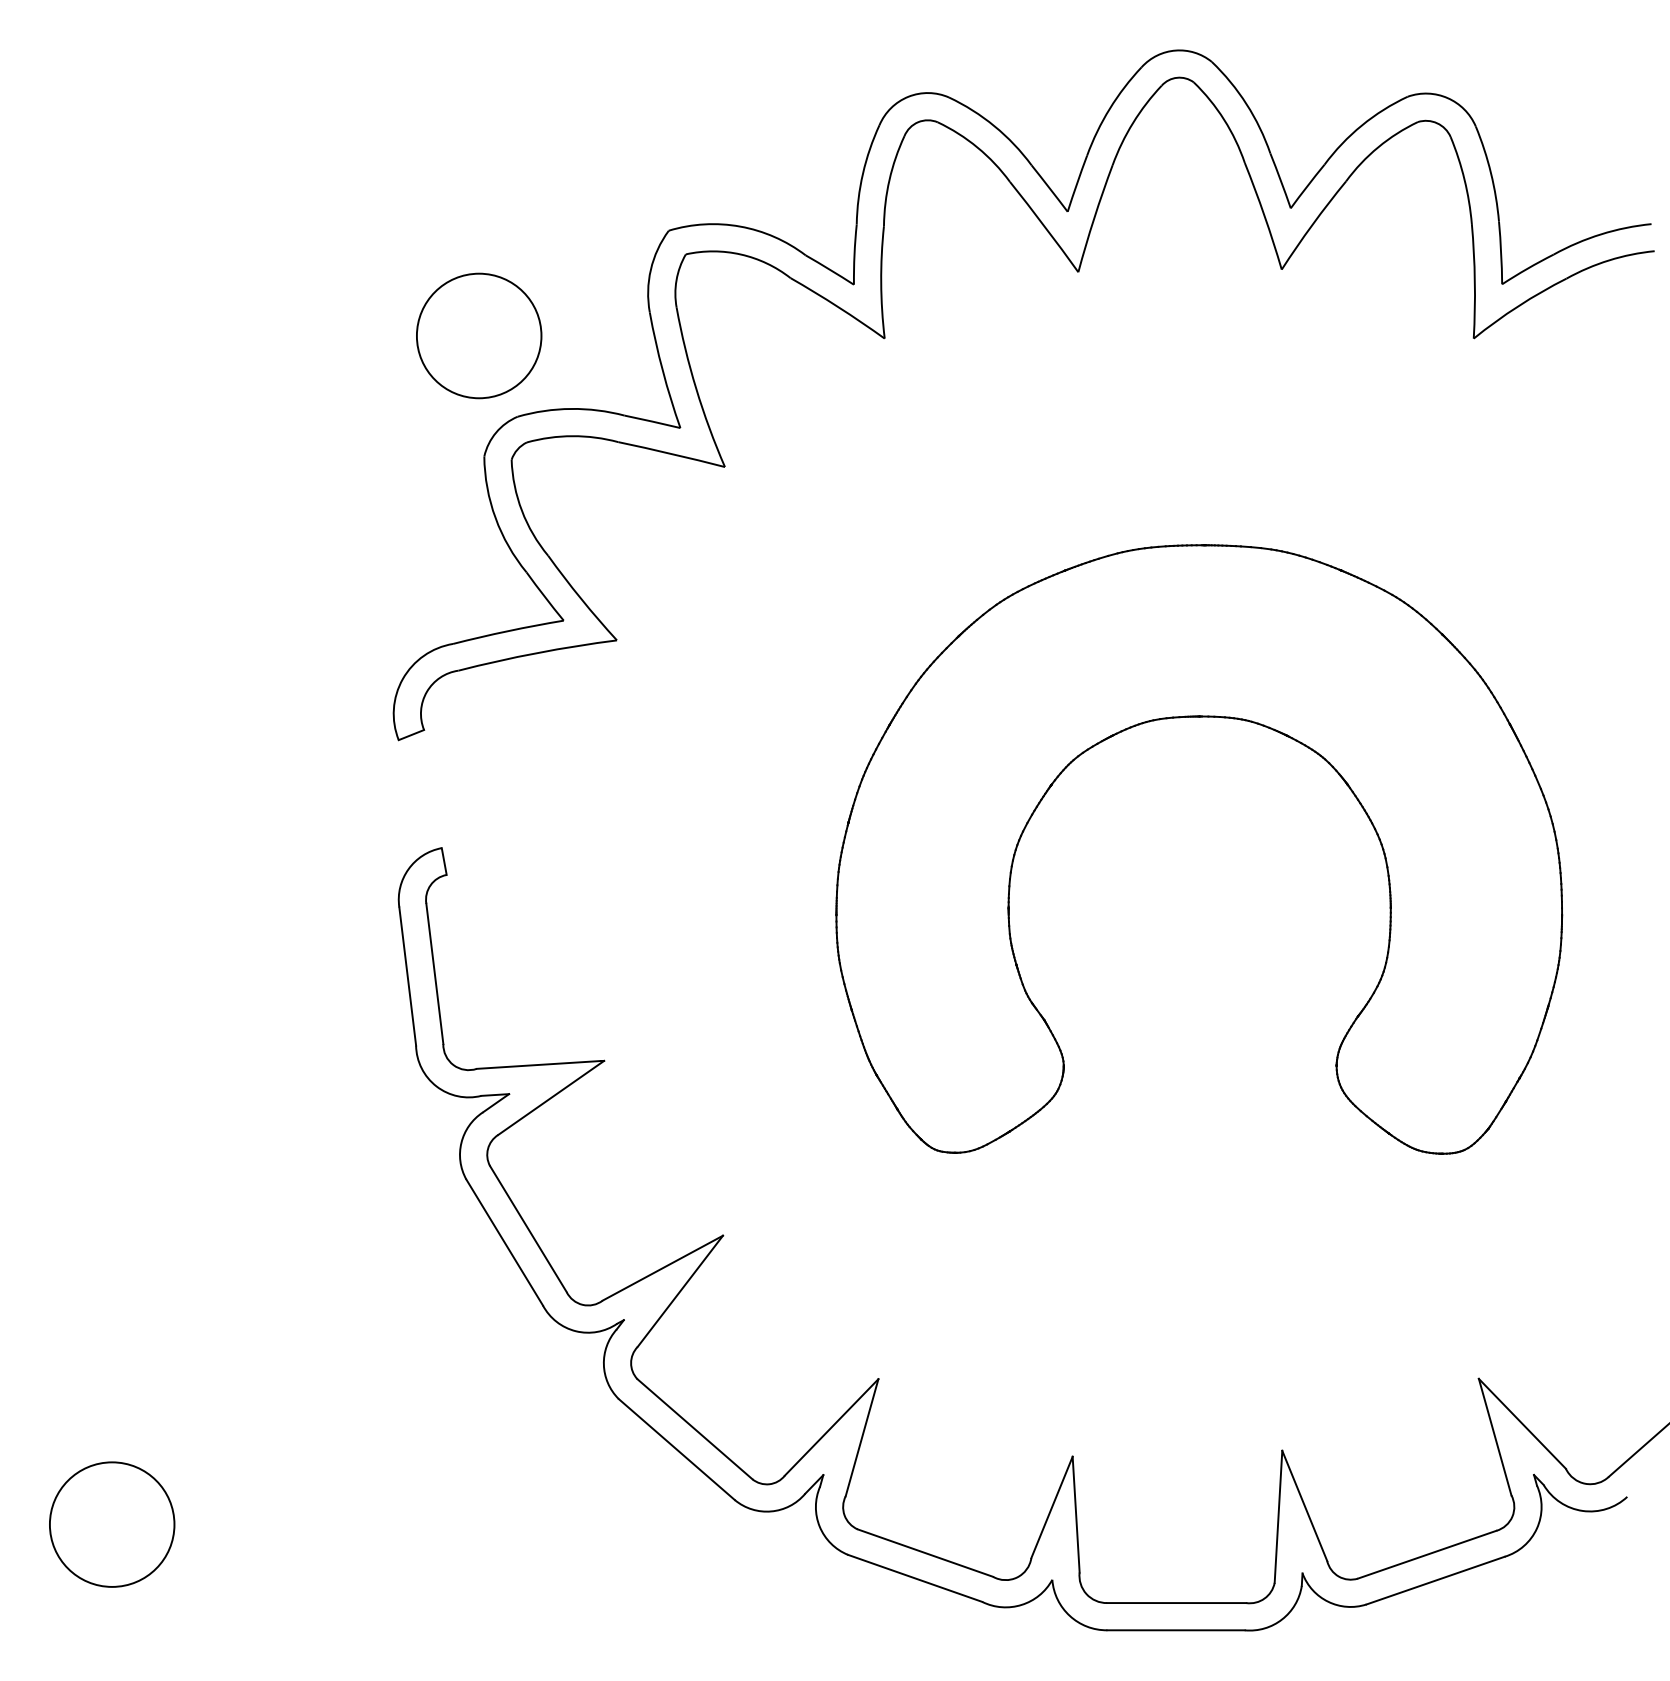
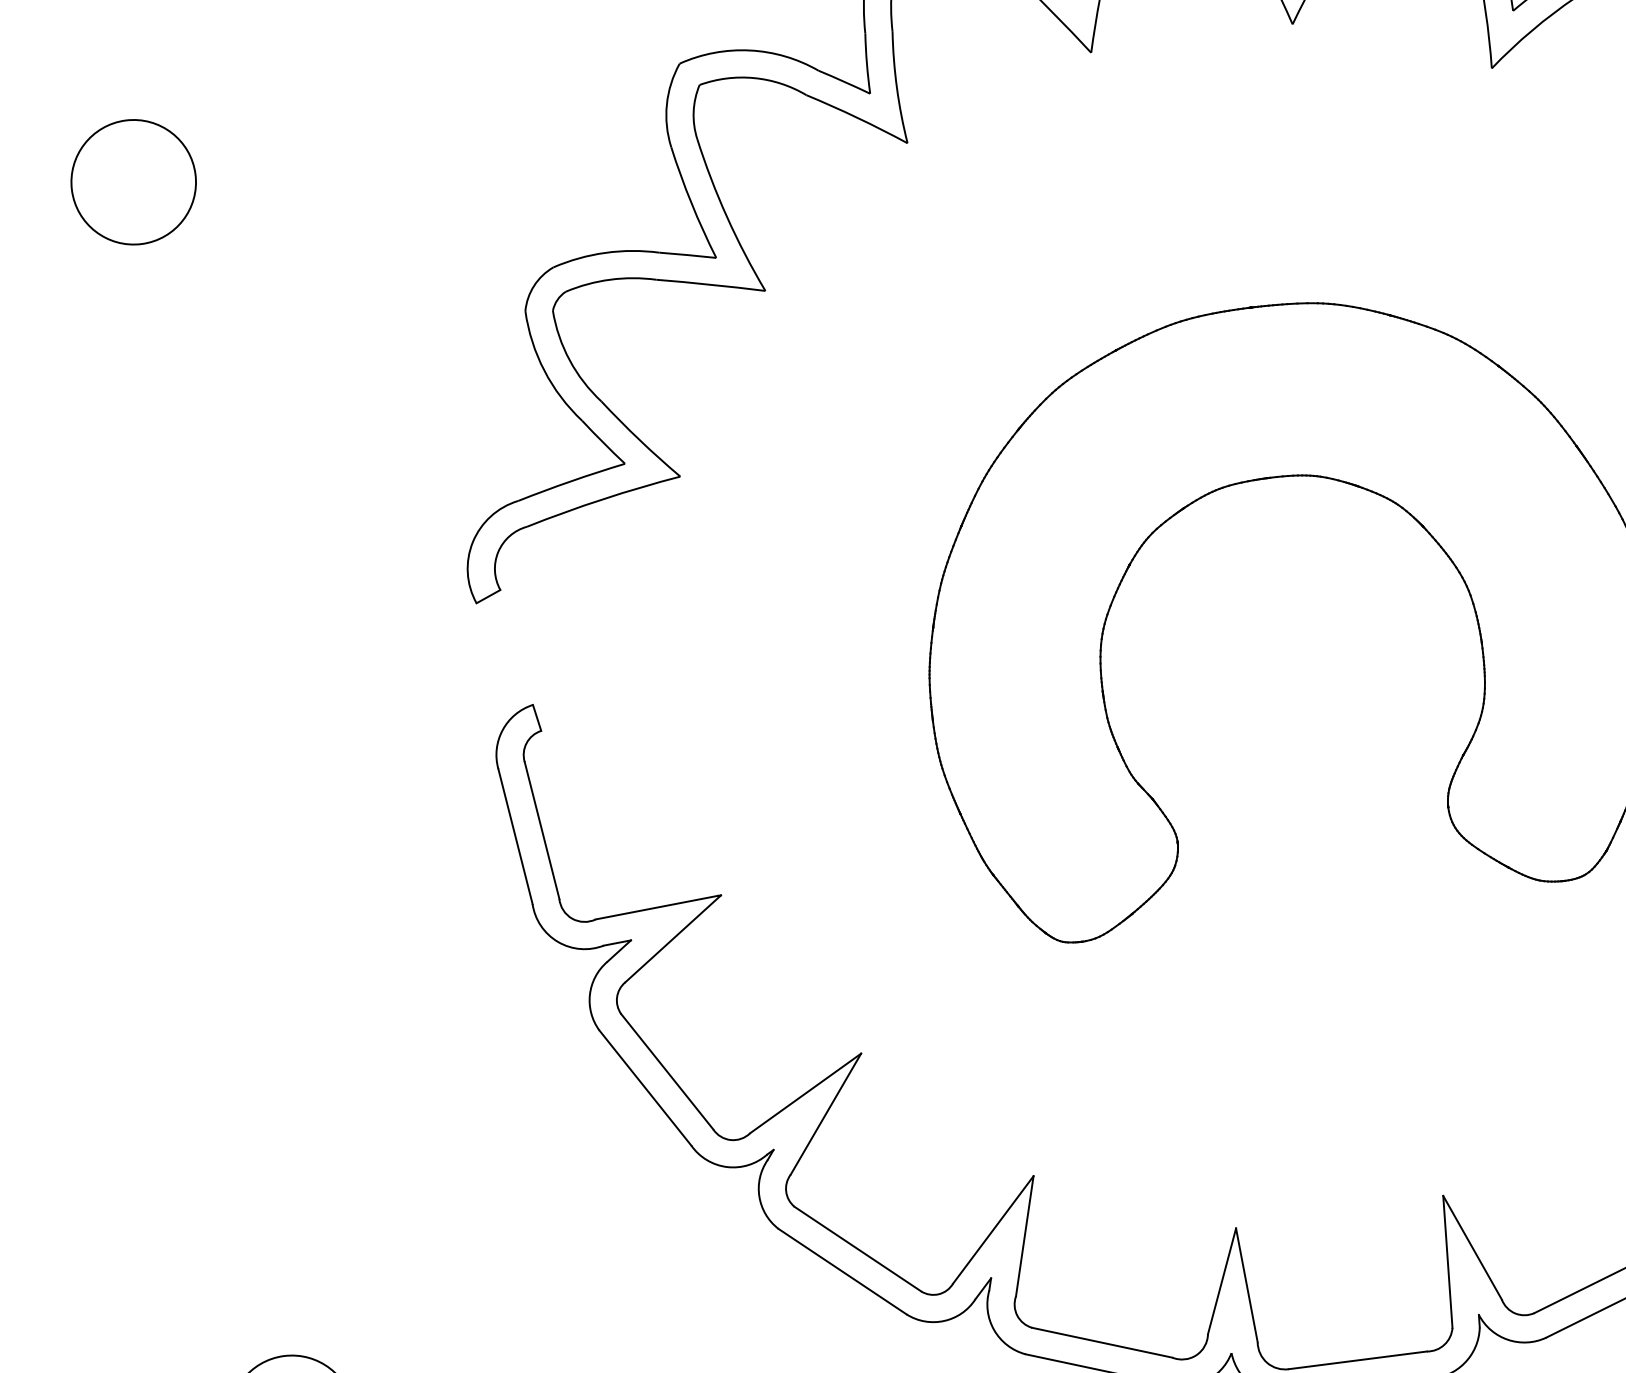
circle: (479, 335) -> (133, 181), moved

